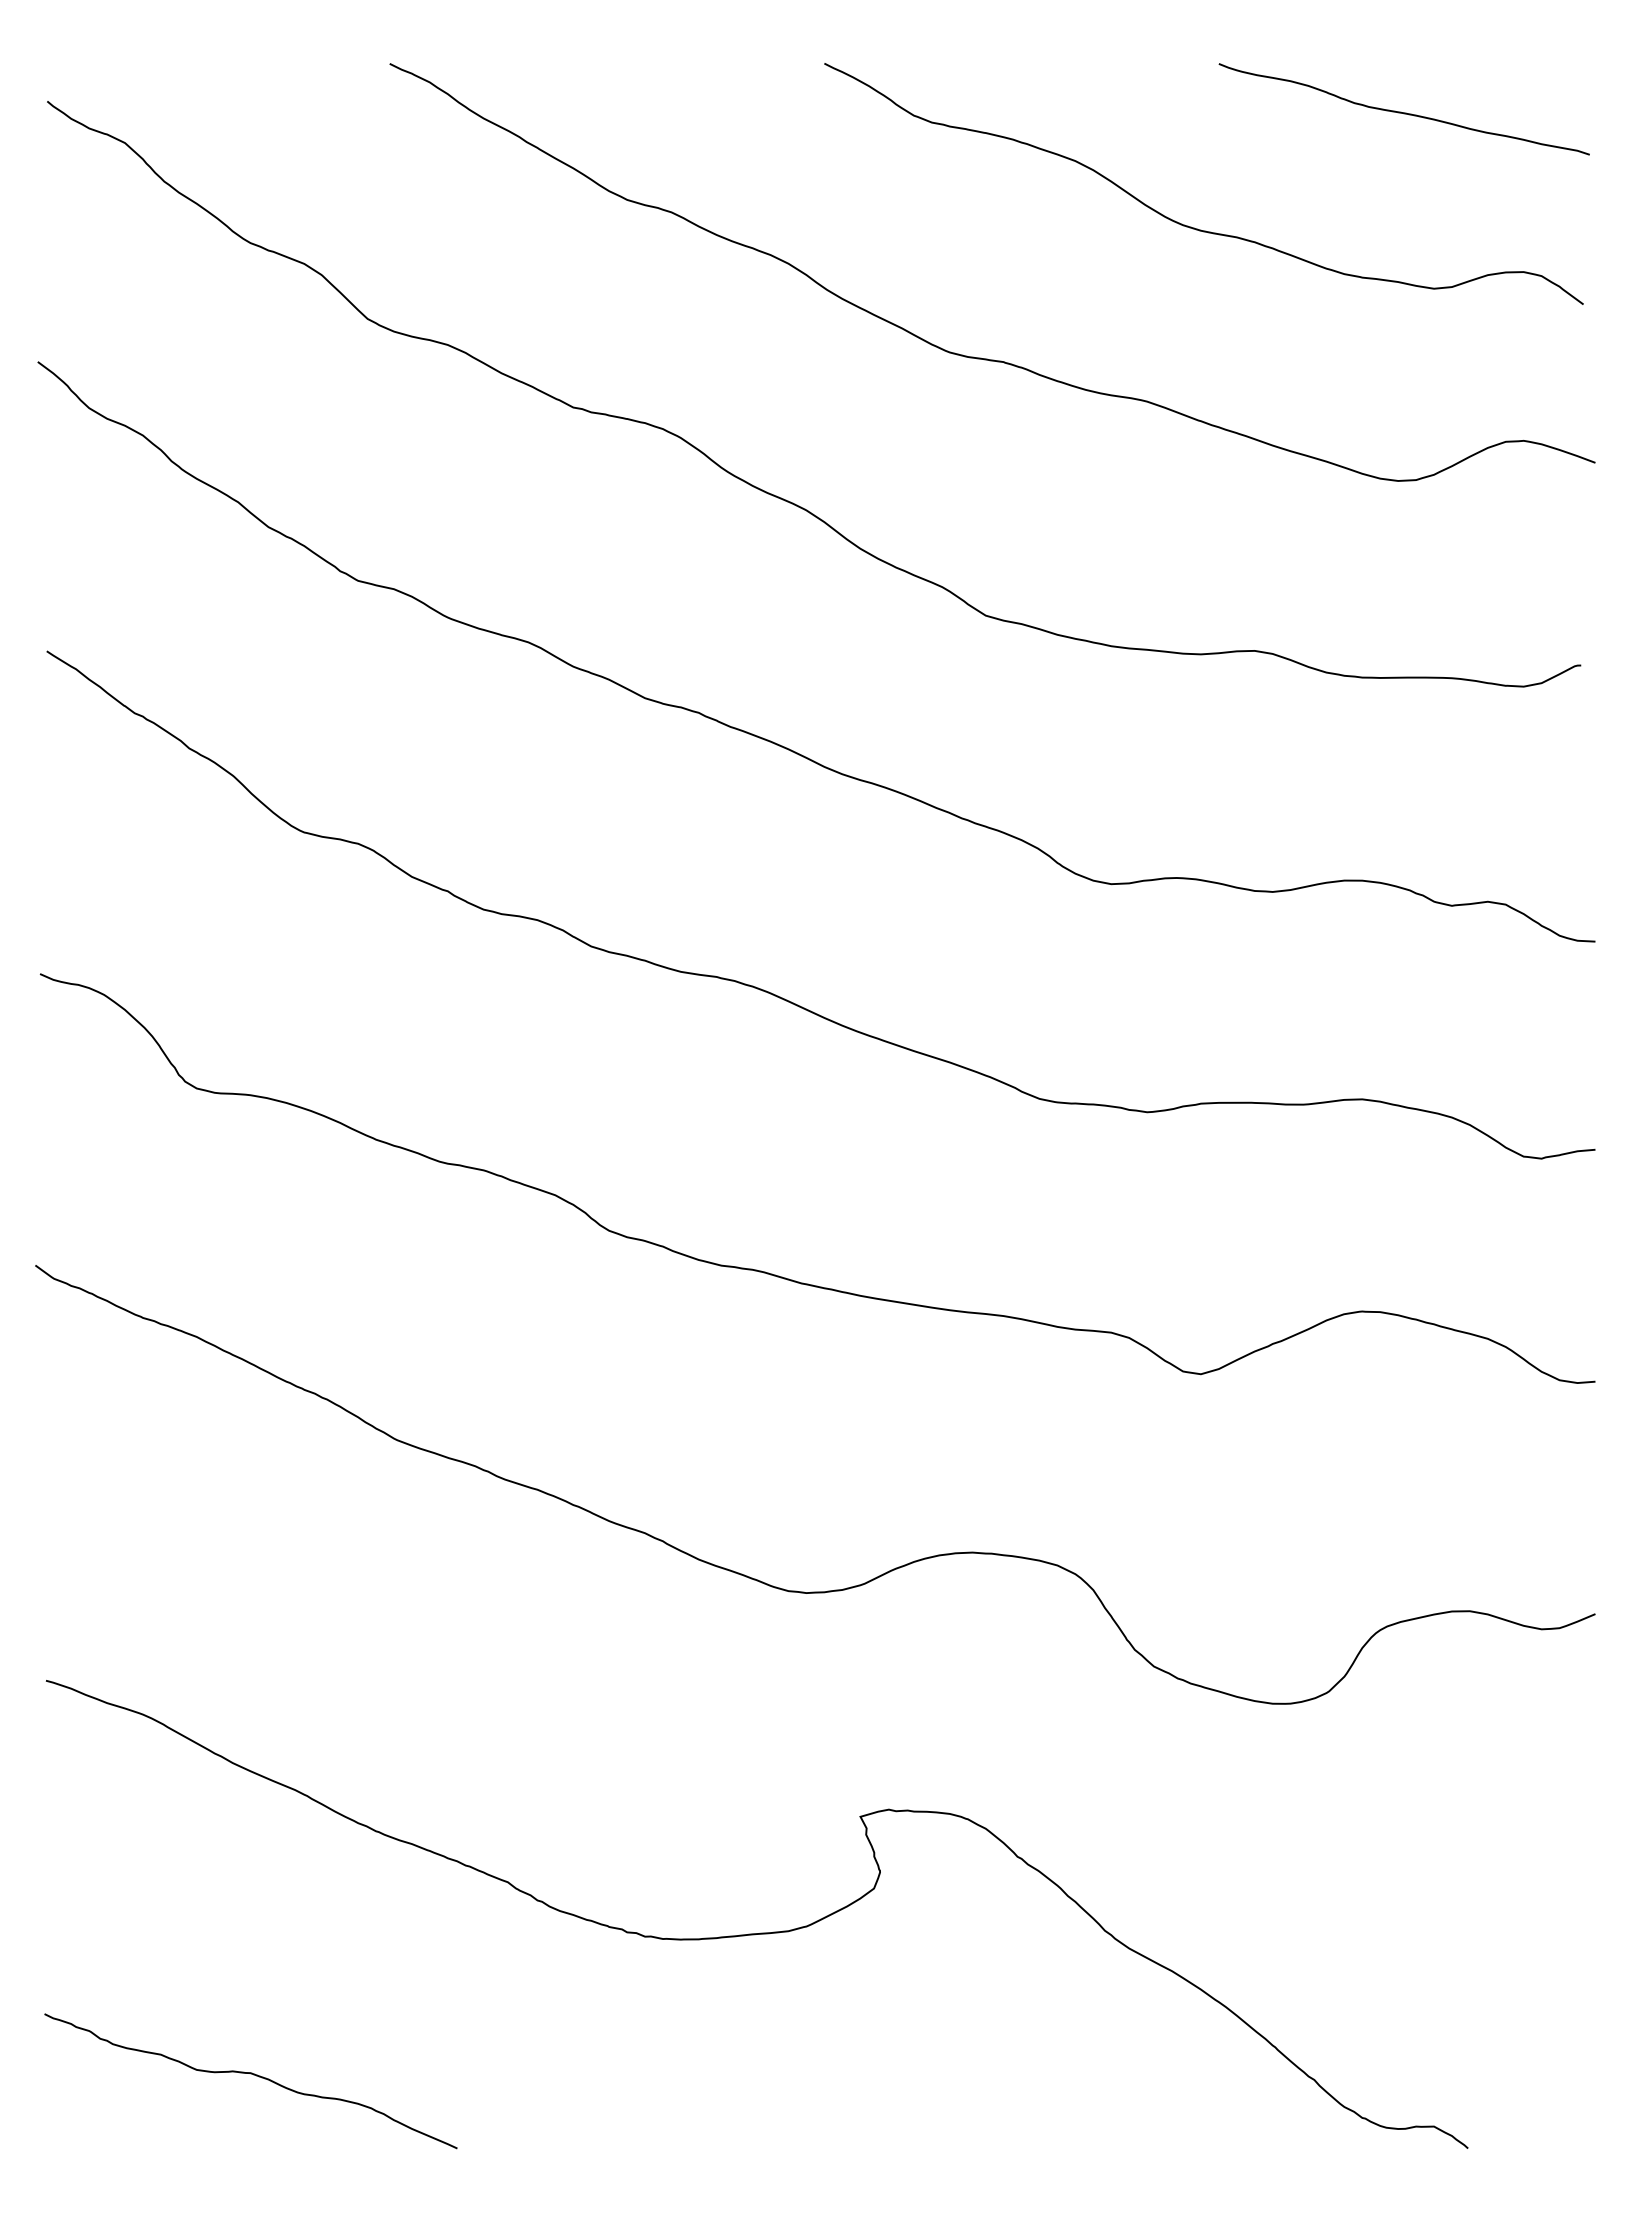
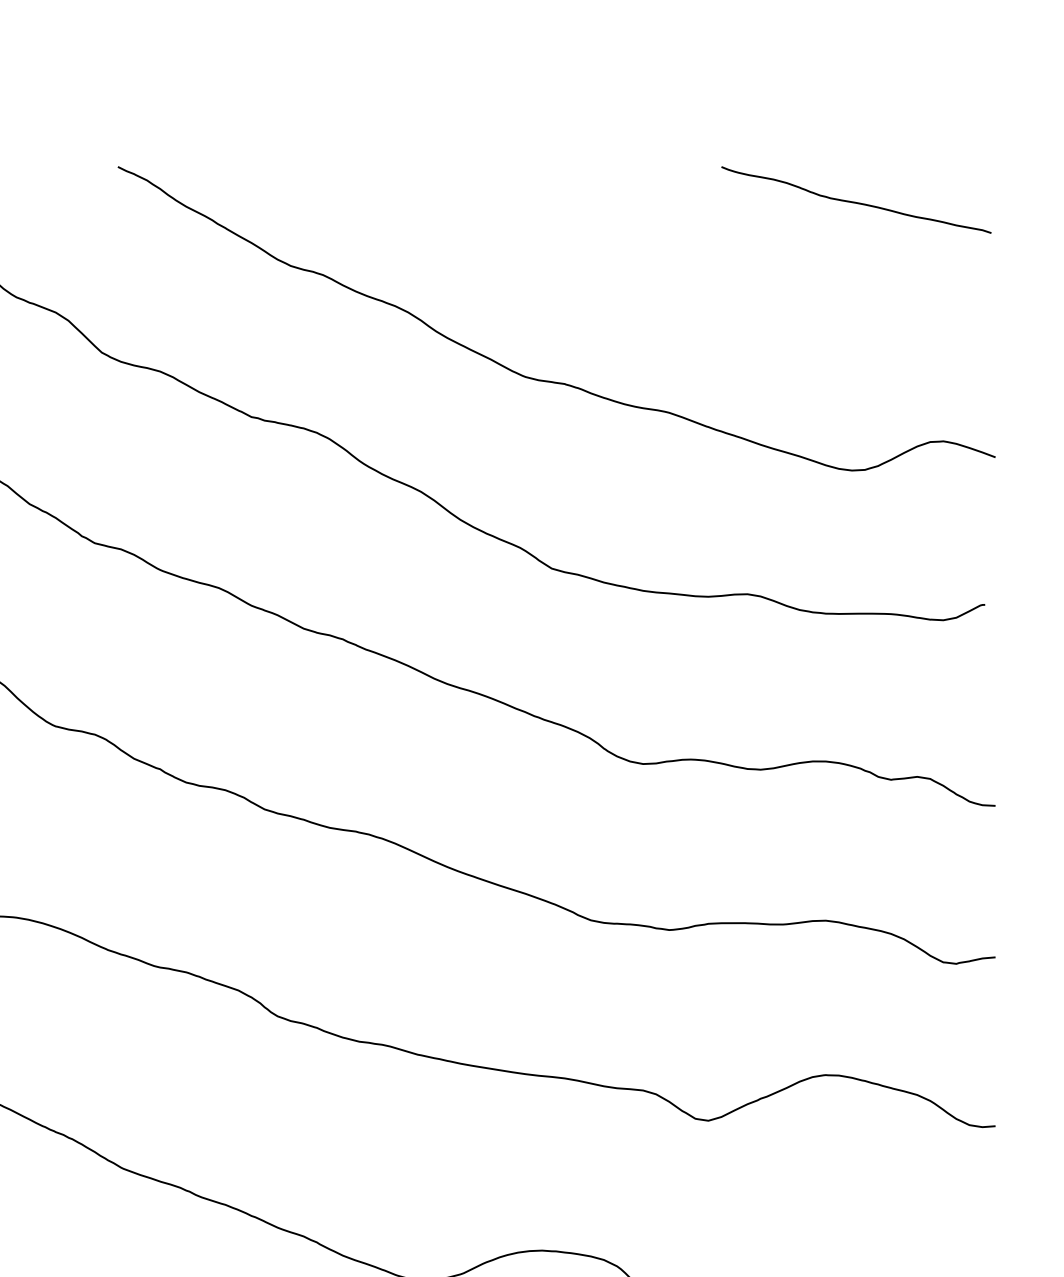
curve: (1188, 225) -> (699, 284), removed

